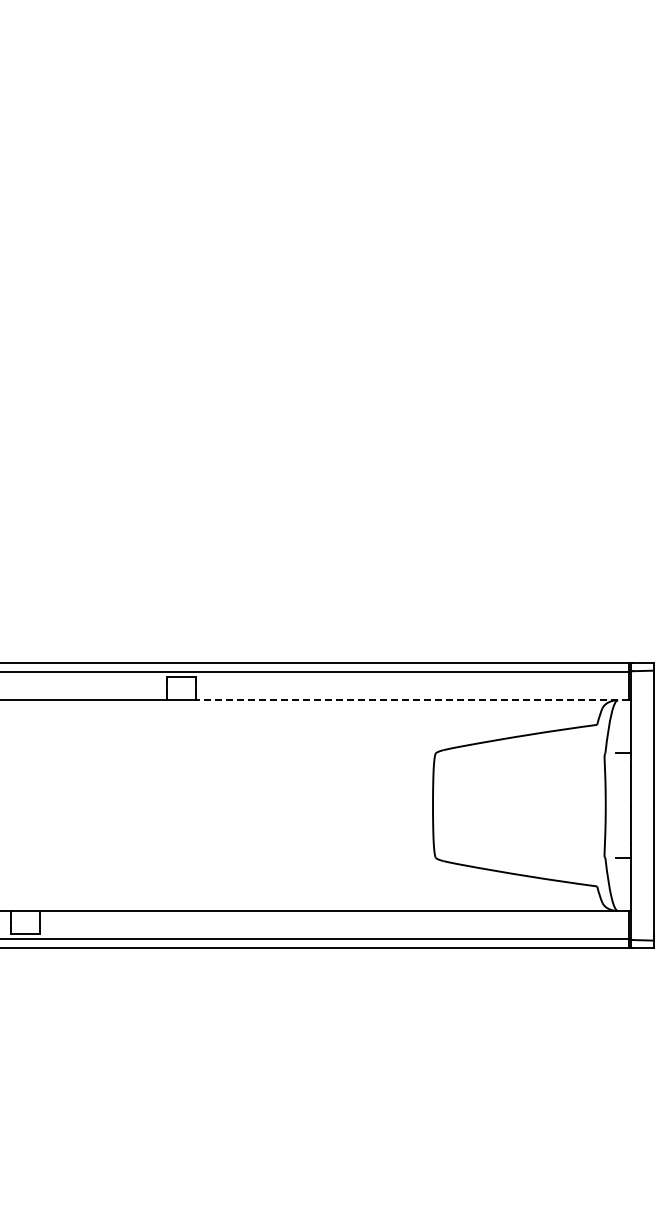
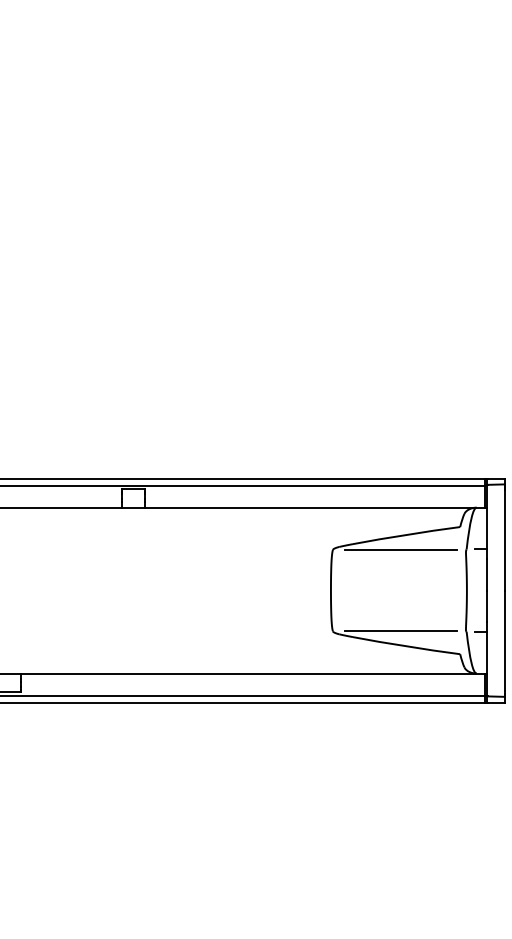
line: (411, 700) -> (314, 507), dashed -> solid
line: (521, 754) -> (400, 550), added
line: (521, 857) -> (400, 631), added

